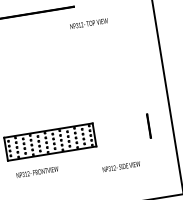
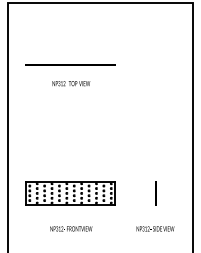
text: (89, 23) -> (71, 83), moved
line: (148, 126) -> (155, 193), moved
text: (121, 166) -> (155, 228), moved
text: (37, 171) -> (71, 228), moved

